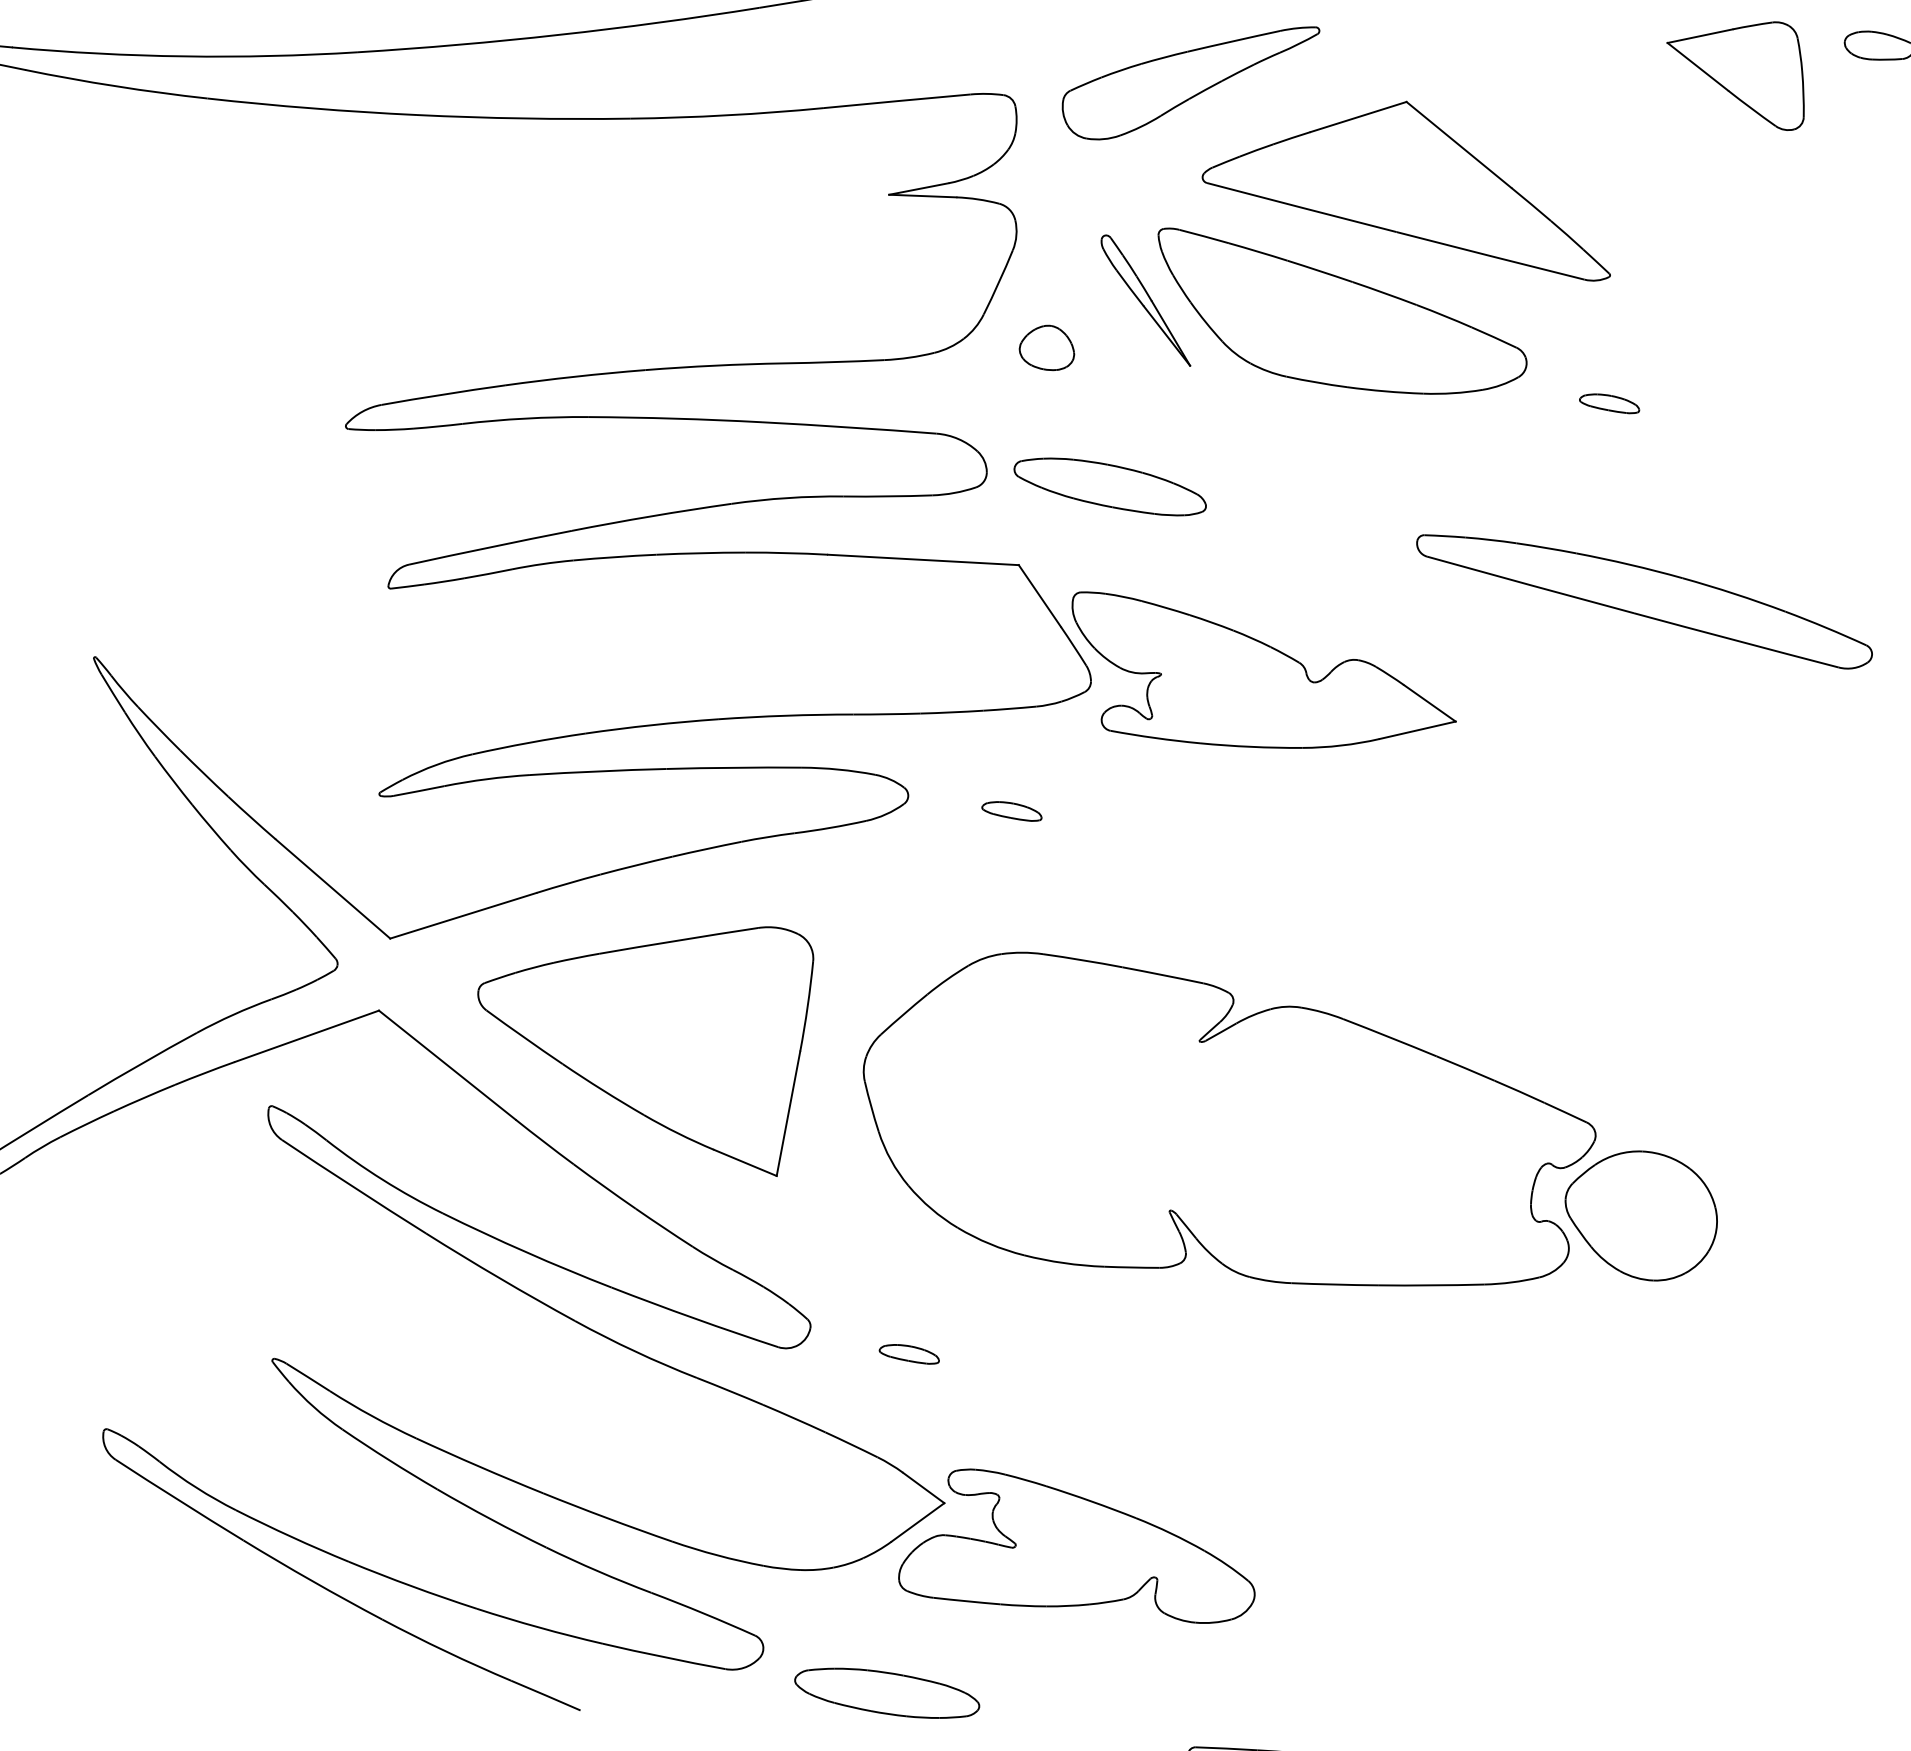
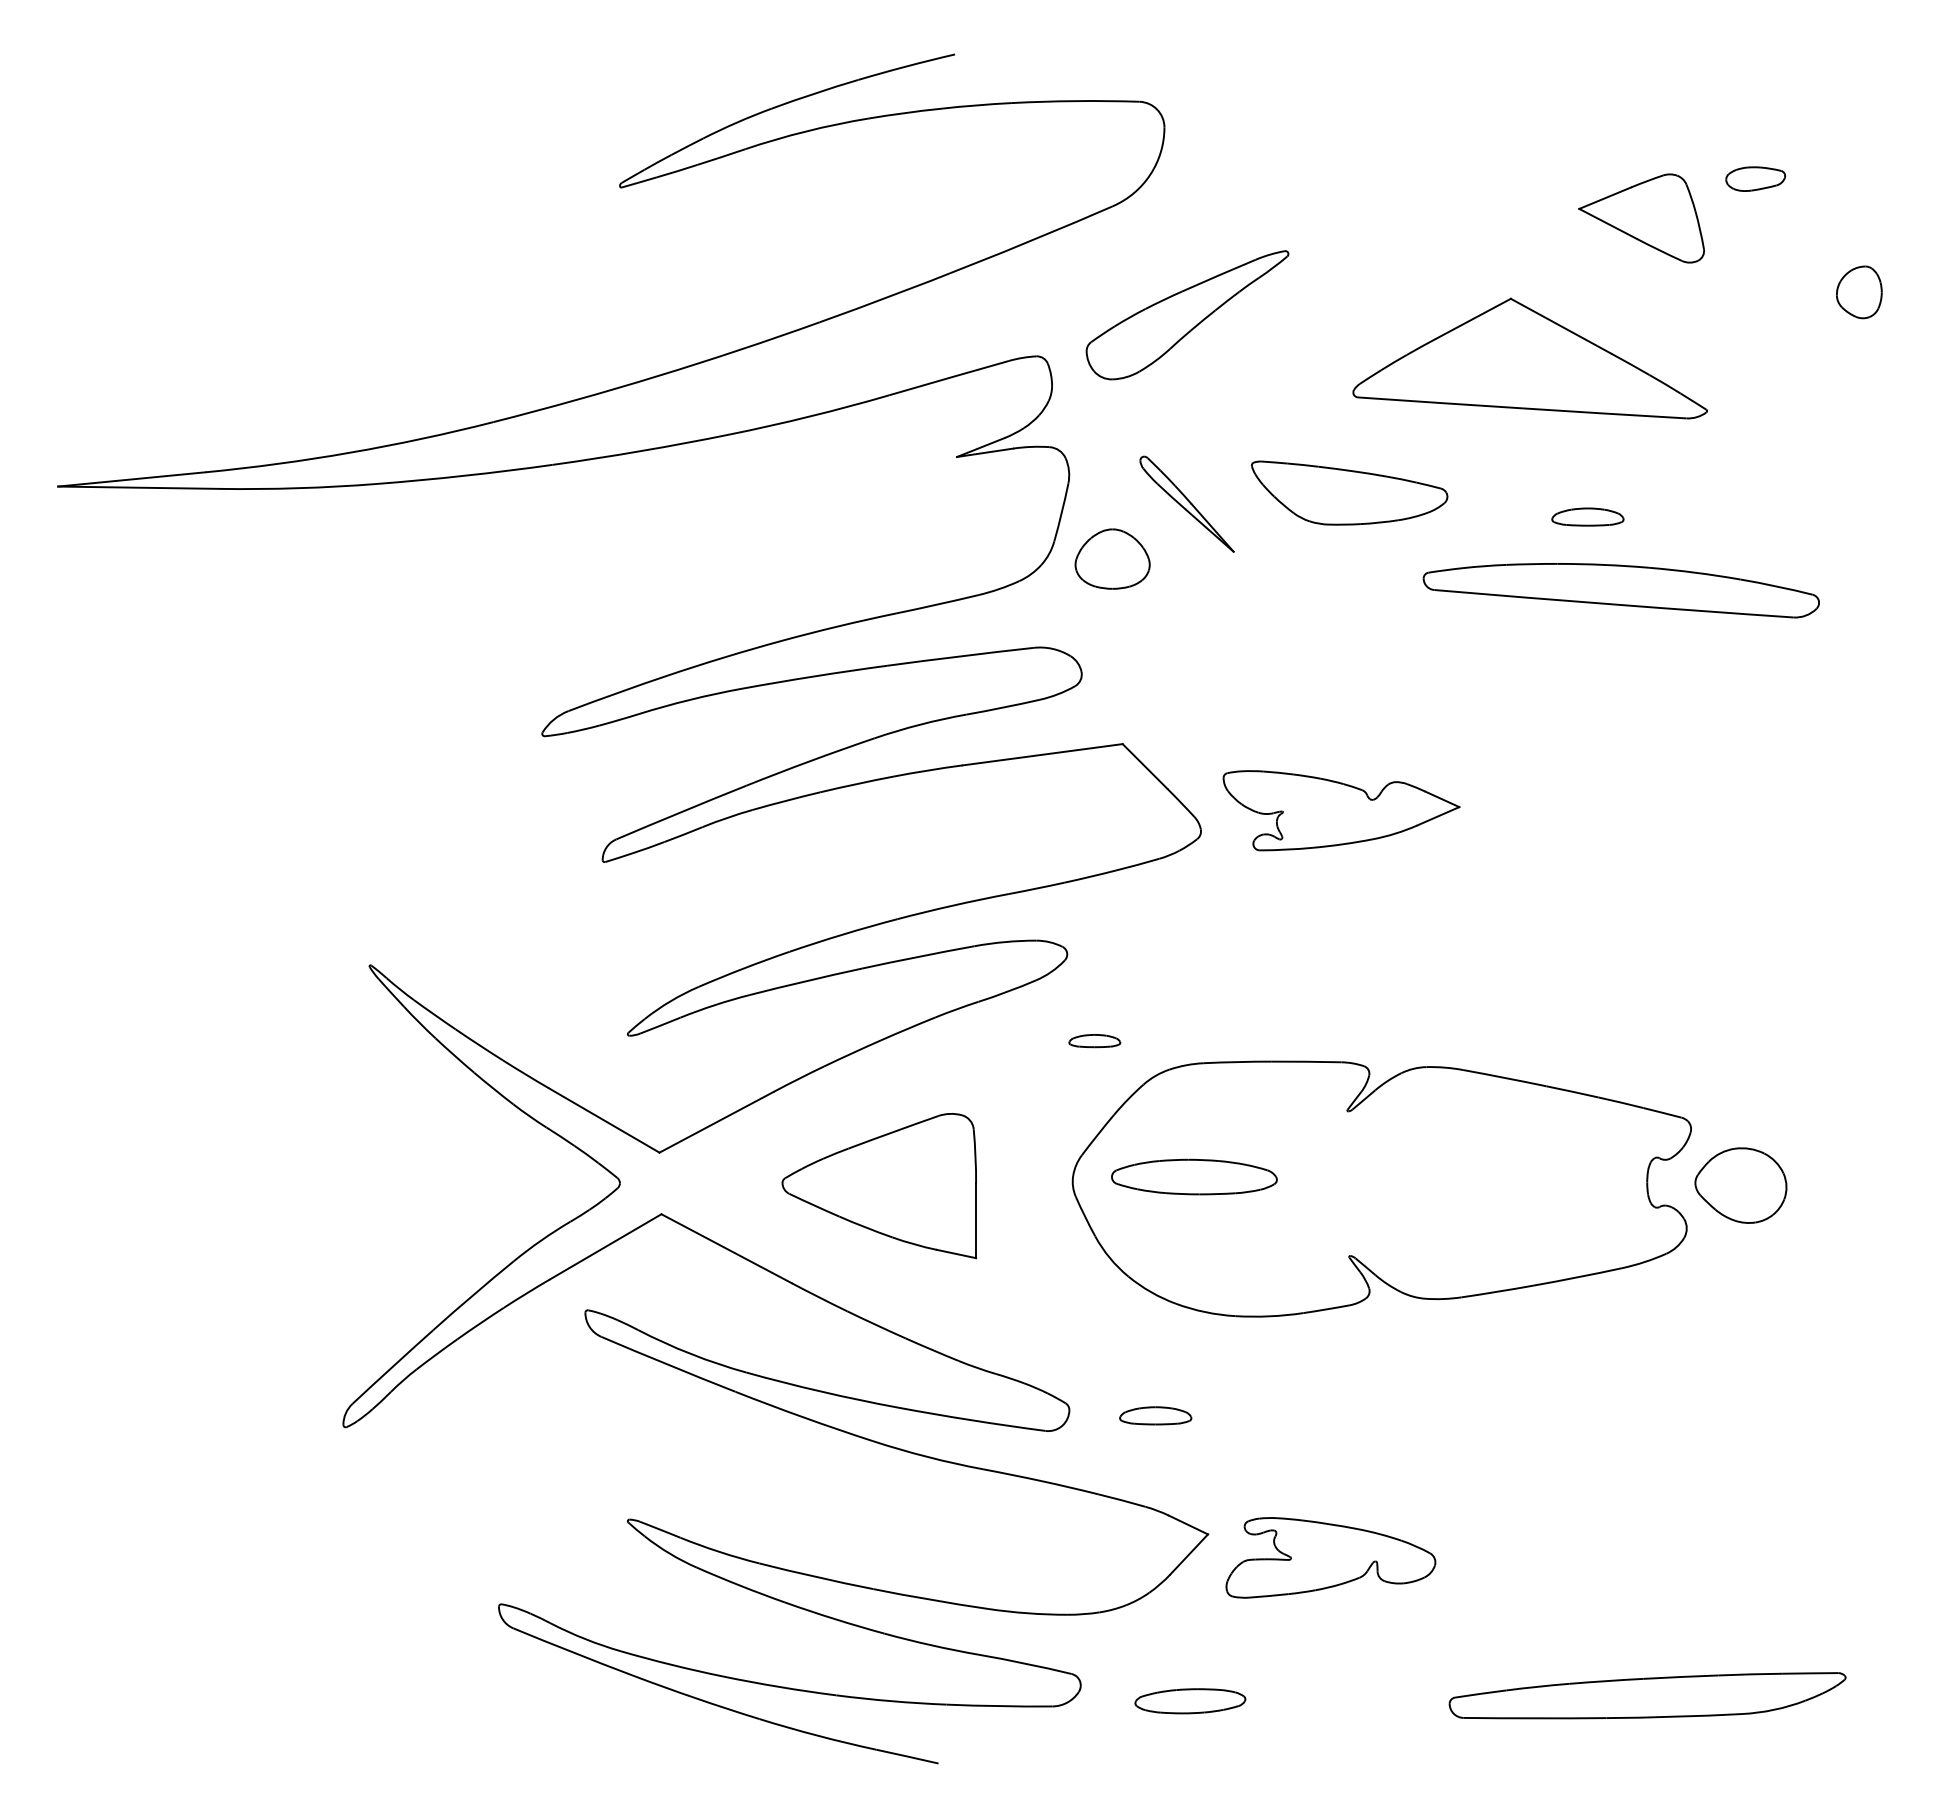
part: (1415, 175) -> (1529, 358), moved
part: (1337, 322) -> (1349, 492), size x0.6
part: (1047, 347) -> (1112, 558), size x1.6
part: (1609, 402) -> (1587, 516), size x1.4
part: (1110, 485) -> (1194, 1176), moved
part: (1643, 598) -> (1620, 590), moved
part: (1258, 690) -> (1341, 810), size x0.7
part: (1011, 811) -> (1094, 1041), moved
part: (638, 1025) -> (879, 1185), size x0.7
part: (1640, 1214) -> (1740, 1185), size x0.7
part: (909, 1353) -> (1155, 1415), size x1.4
part: (1081, 1556) -> (1330, 1557), size x0.7
part: (887, 1693) -> (1190, 1701), size x0.7

